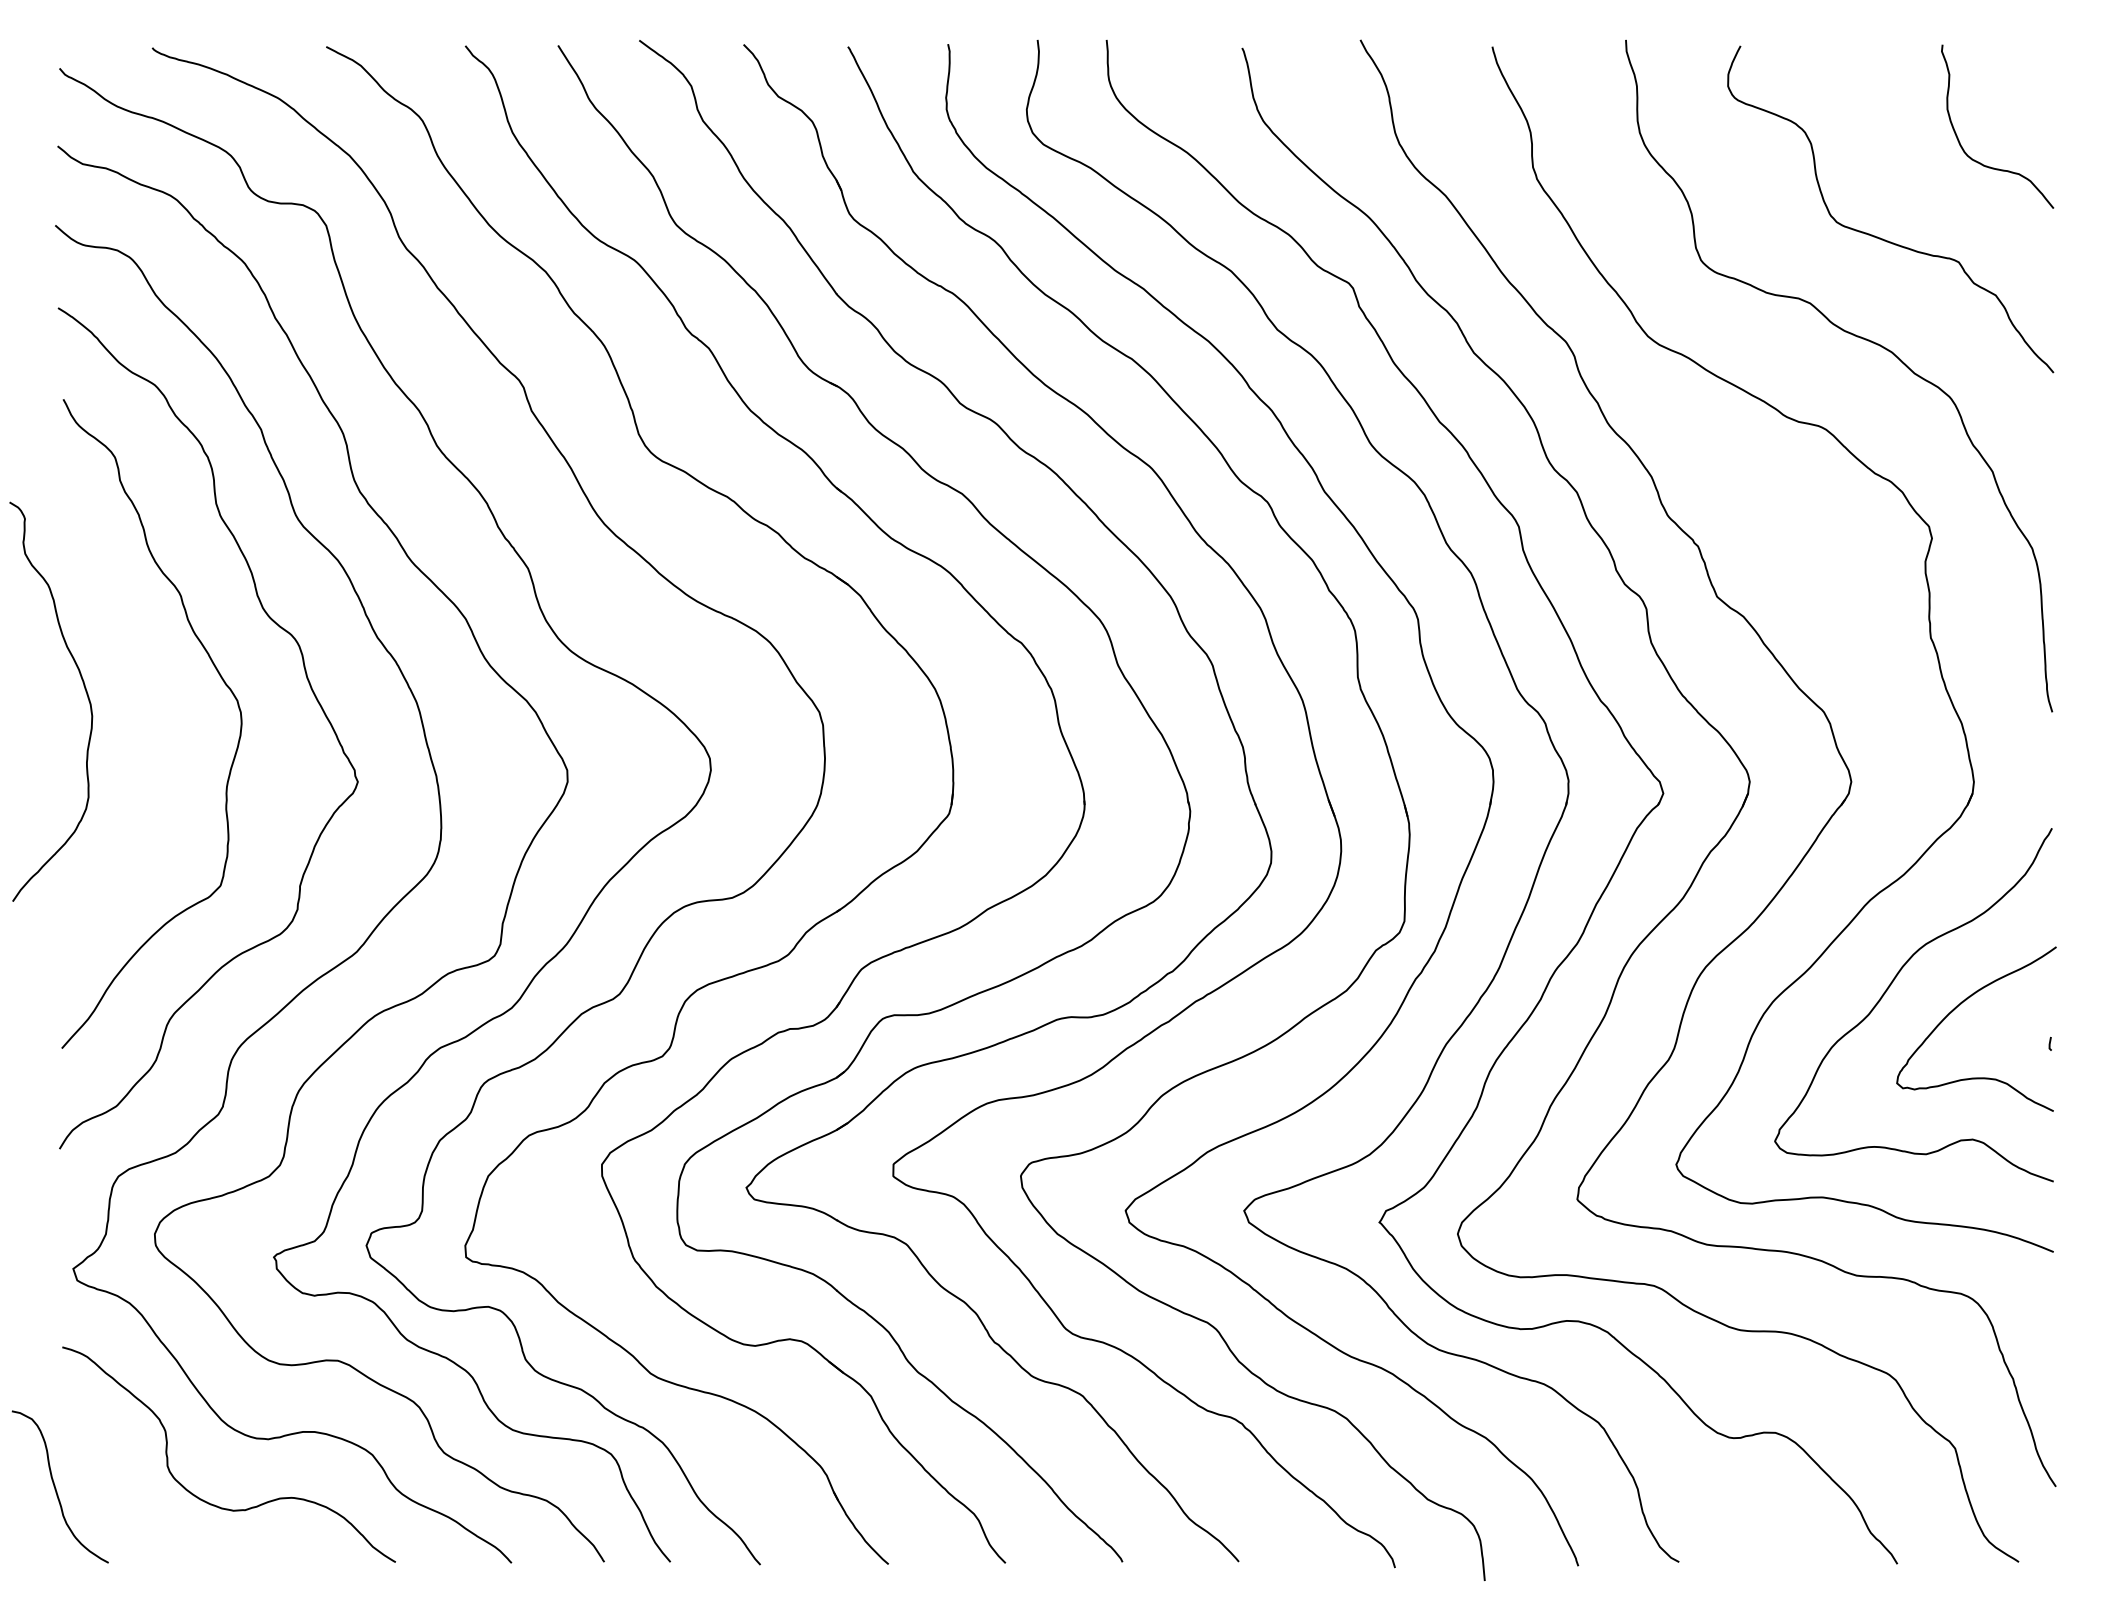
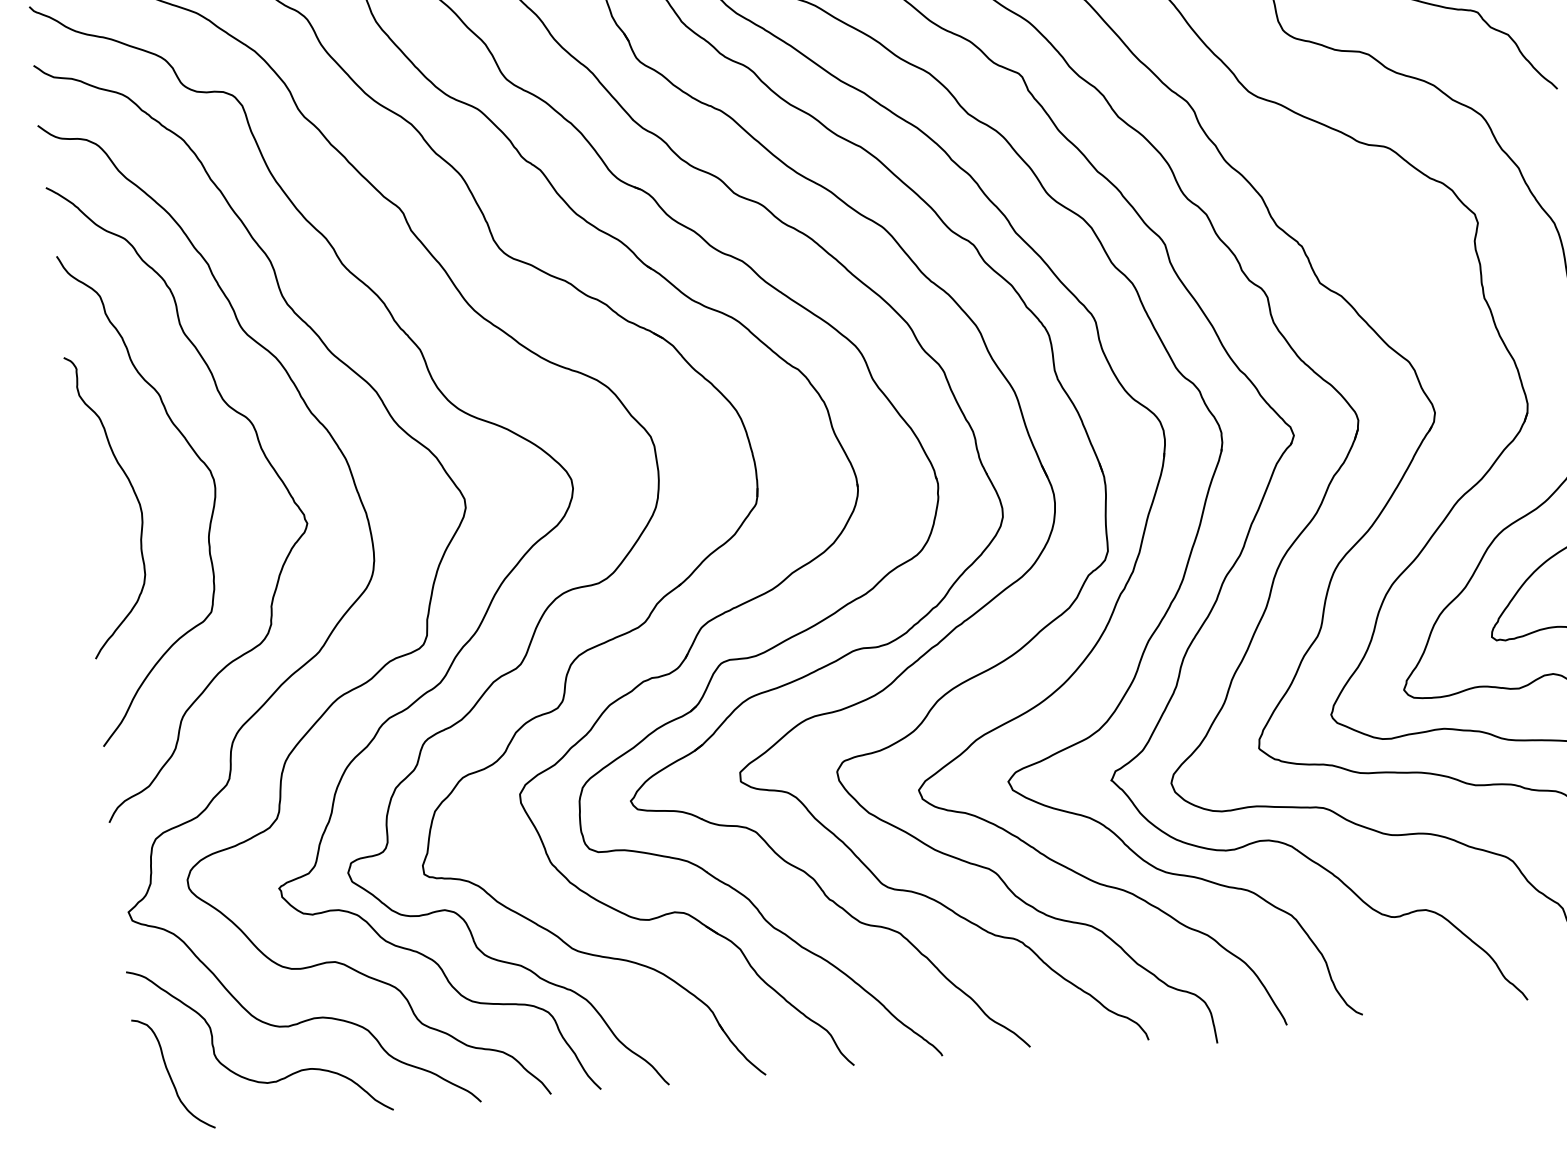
curve: (84, 689) -> (134, 493), moved
curve: (56, 1488) -> (170, 1075), moved

